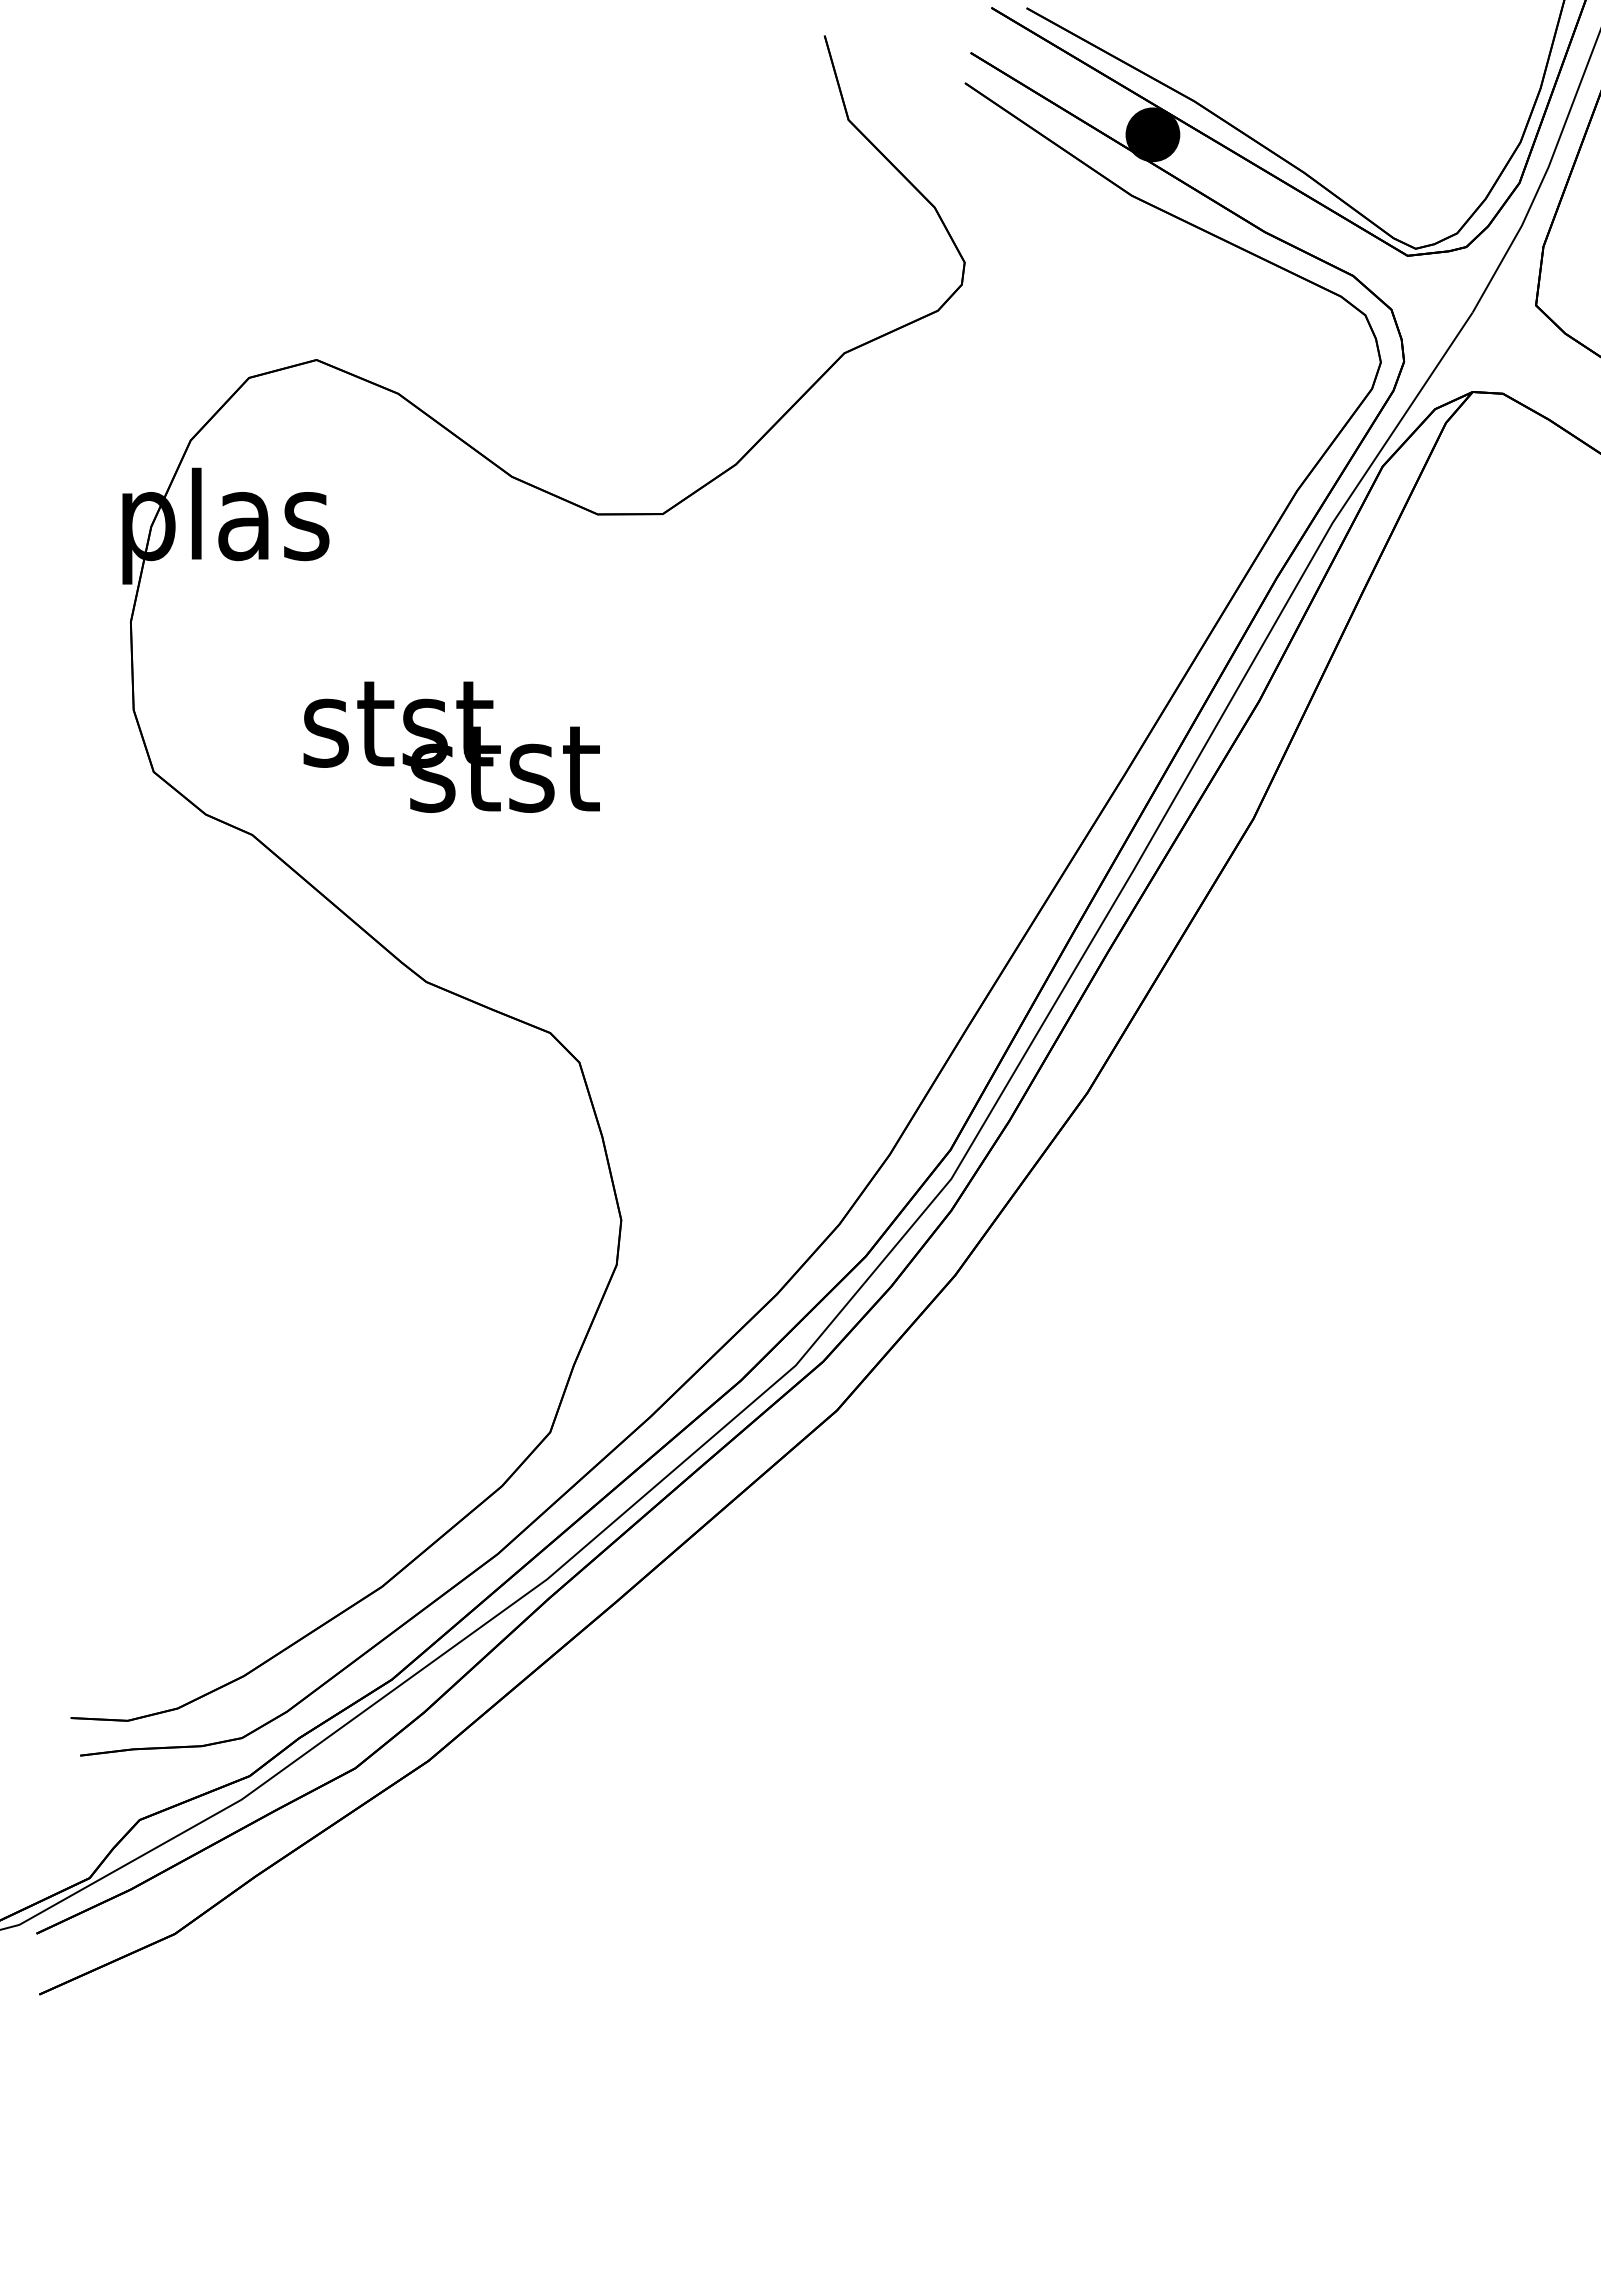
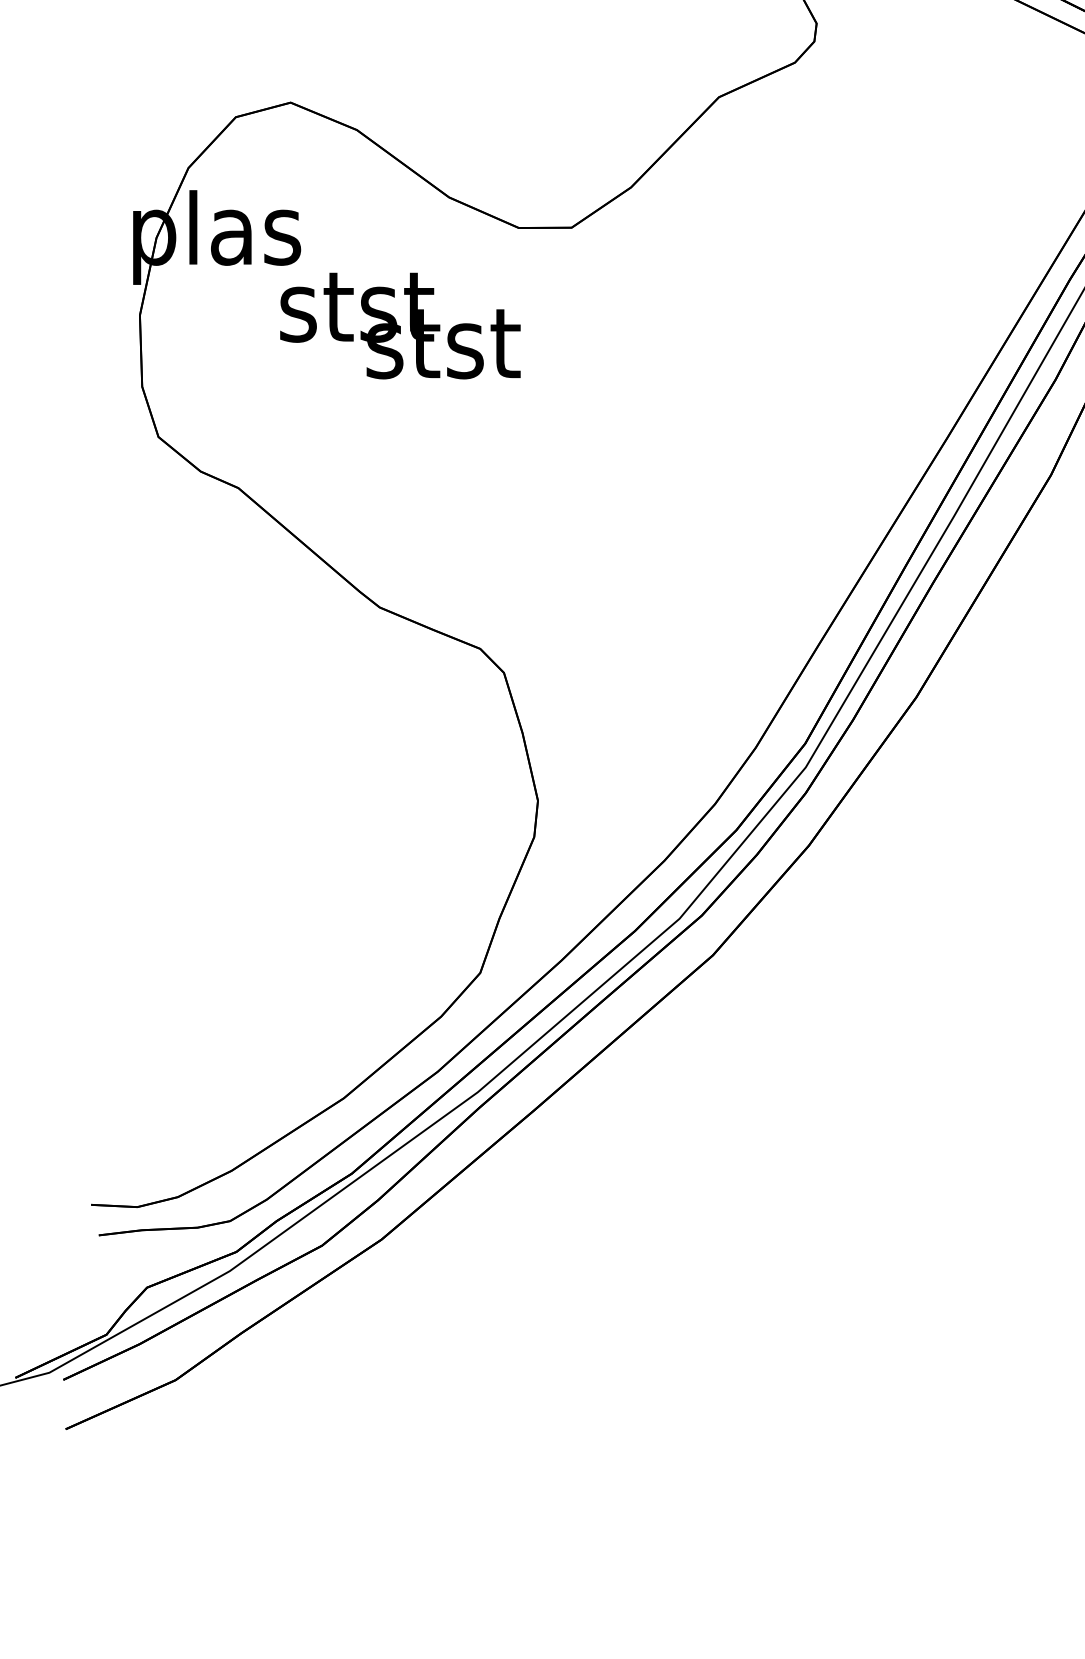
text: (451, 746) -> (400, 325), moved

